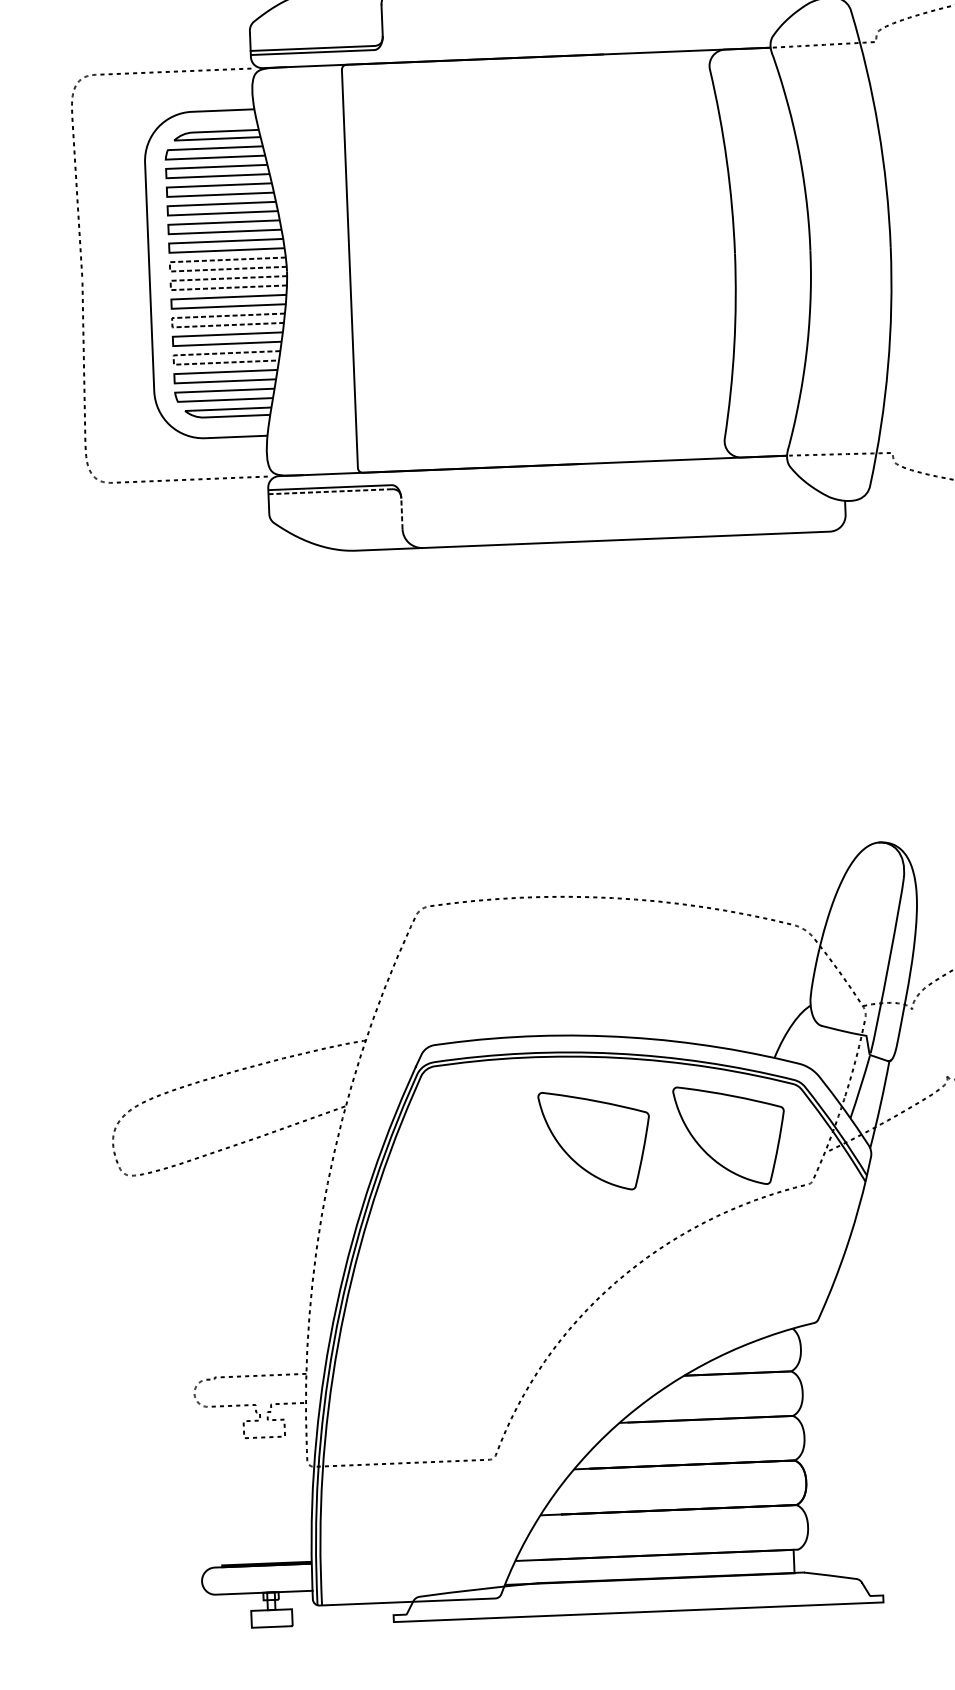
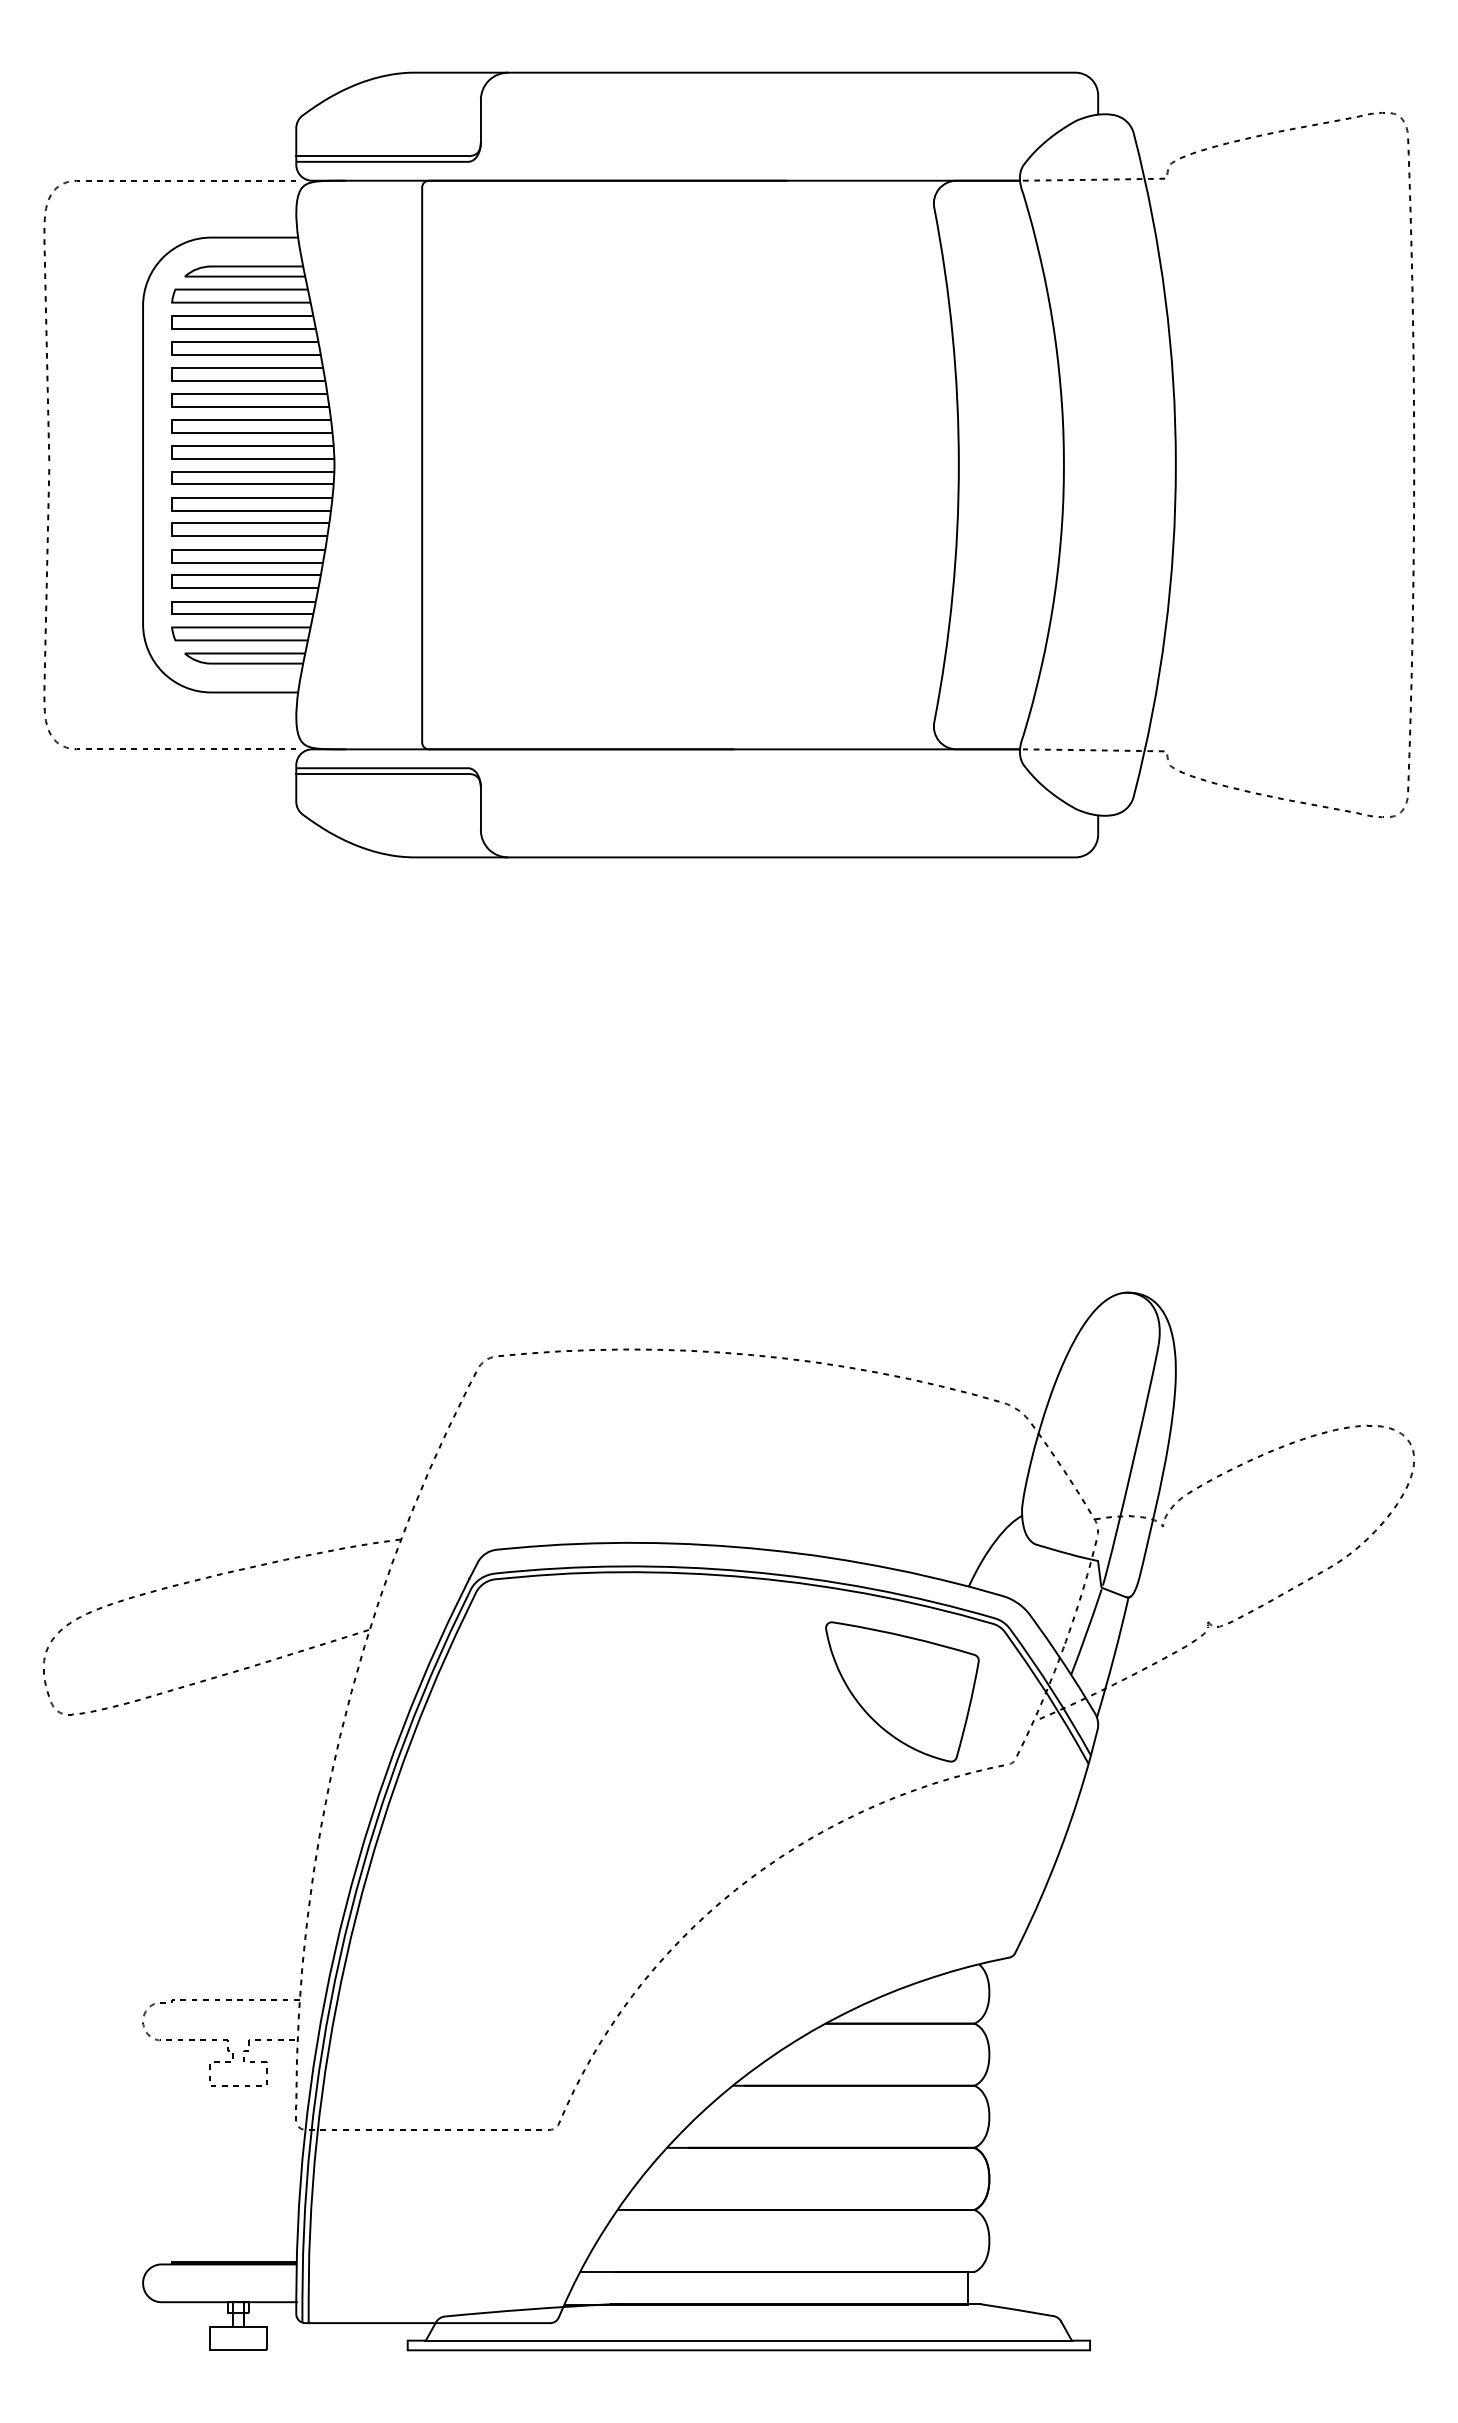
line: (169, 267) -> (171, 452), dashed -> solid
line: (170, 285) -> (171, 477), dashed -> solid
line: (171, 322) -> (171, 529), dashed -> solid
line: (173, 359) -> (171, 581), dashed -> solid
line: (330, 491) -> (382, 773), dashed -> solid
line: (401, 513) -> (480, 808), dashed -> solid
part: (595, 1140) -> (714, 1691), removed
line: (638, 1605) -> (748, 2340), added

